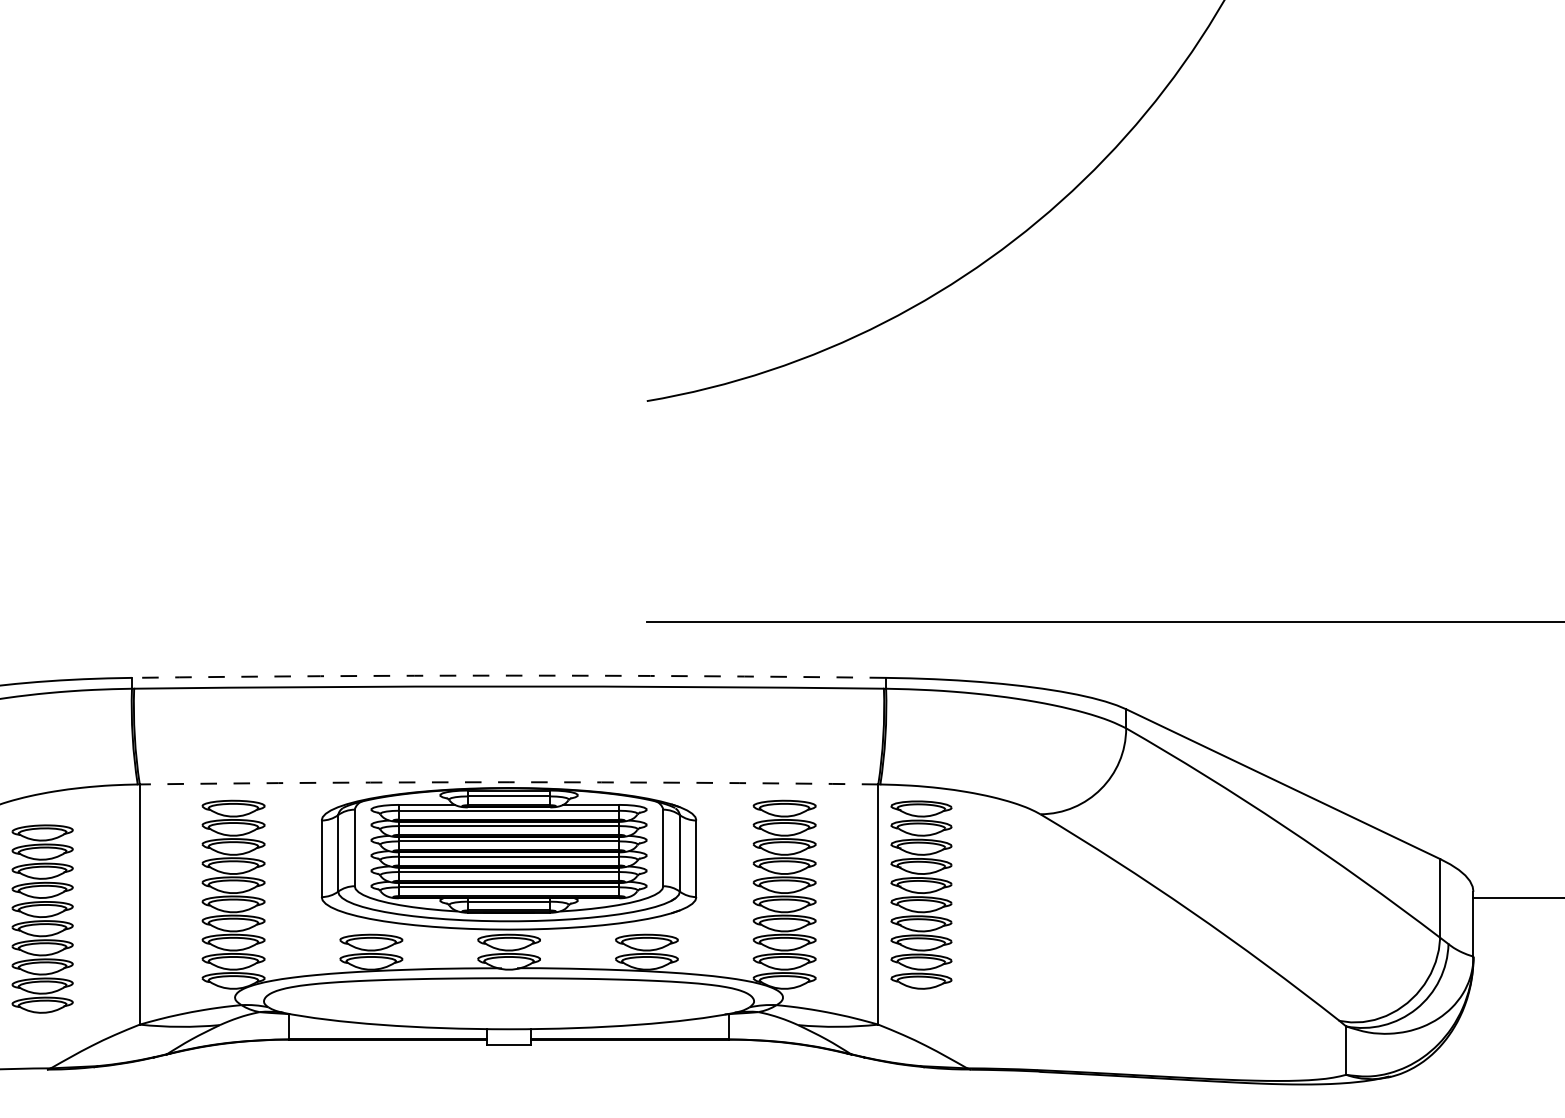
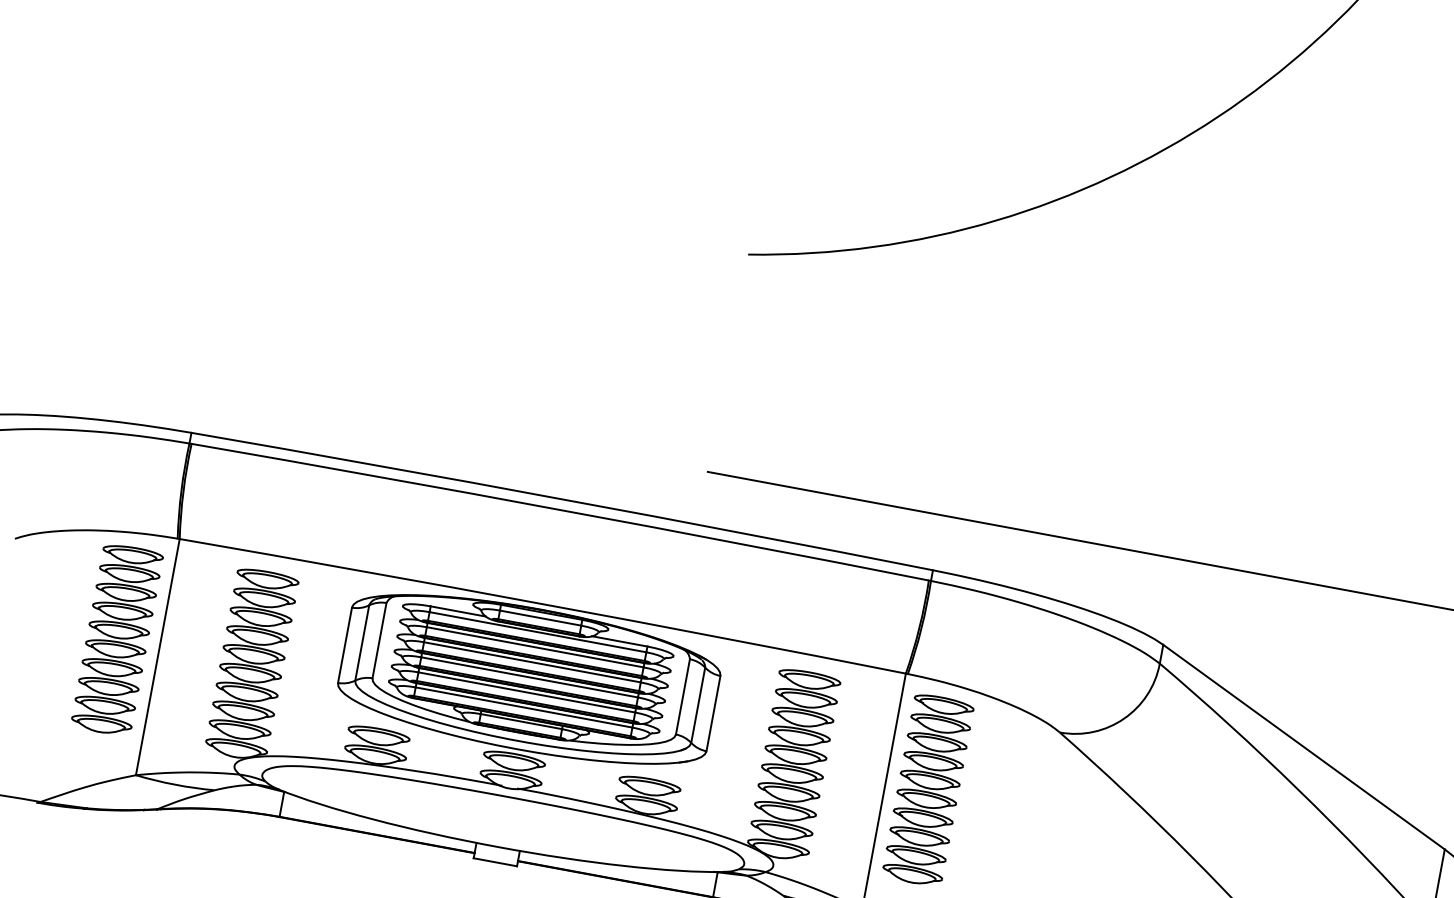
arc: (509, 675) -> (563, 499), dashed -> solid
arc: (509, 782) -> (543, 604), dashed -> solid
part: (42, 918) -> (117, 639), moved

